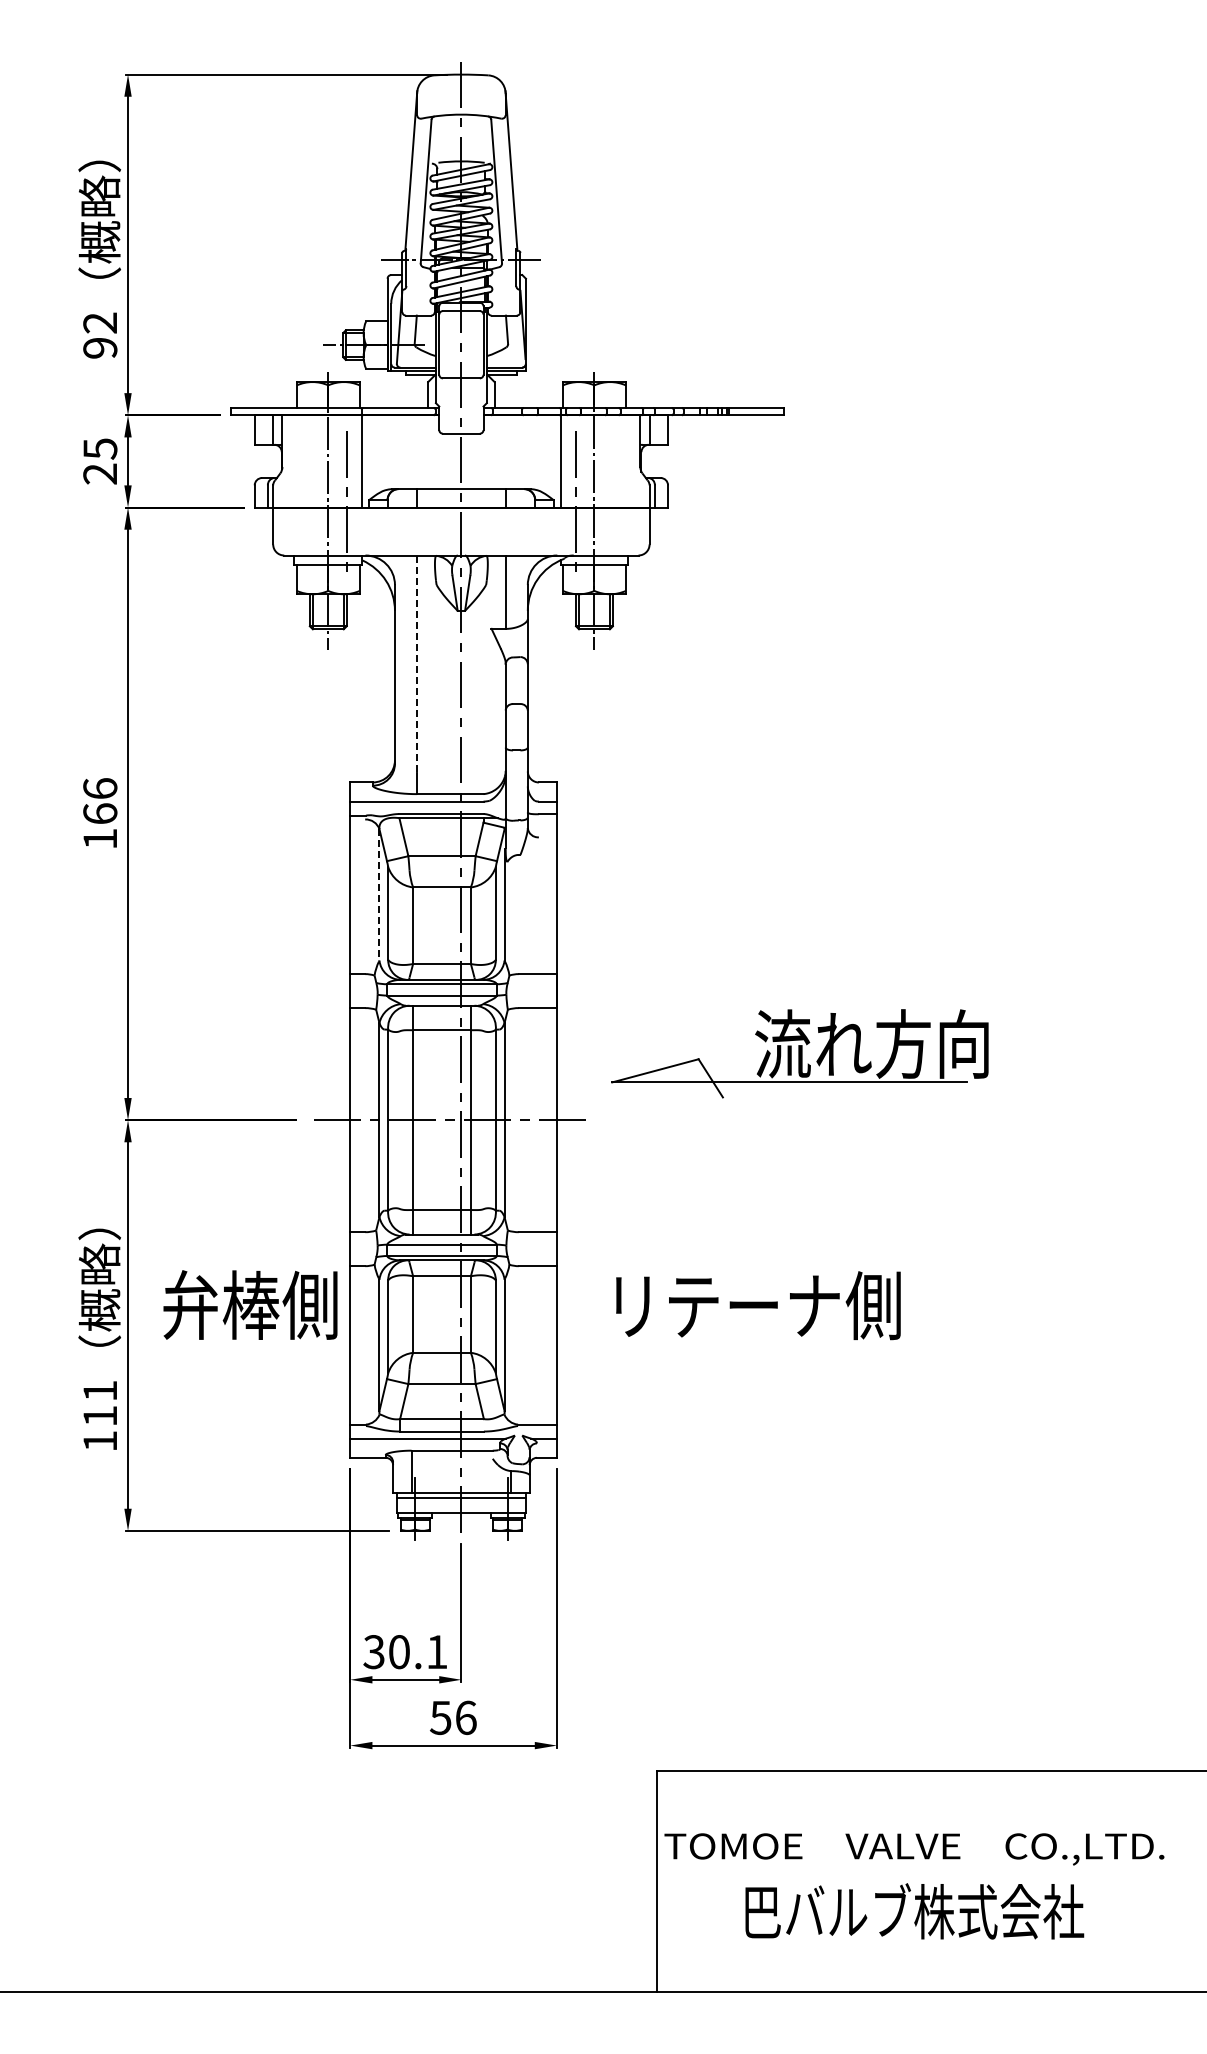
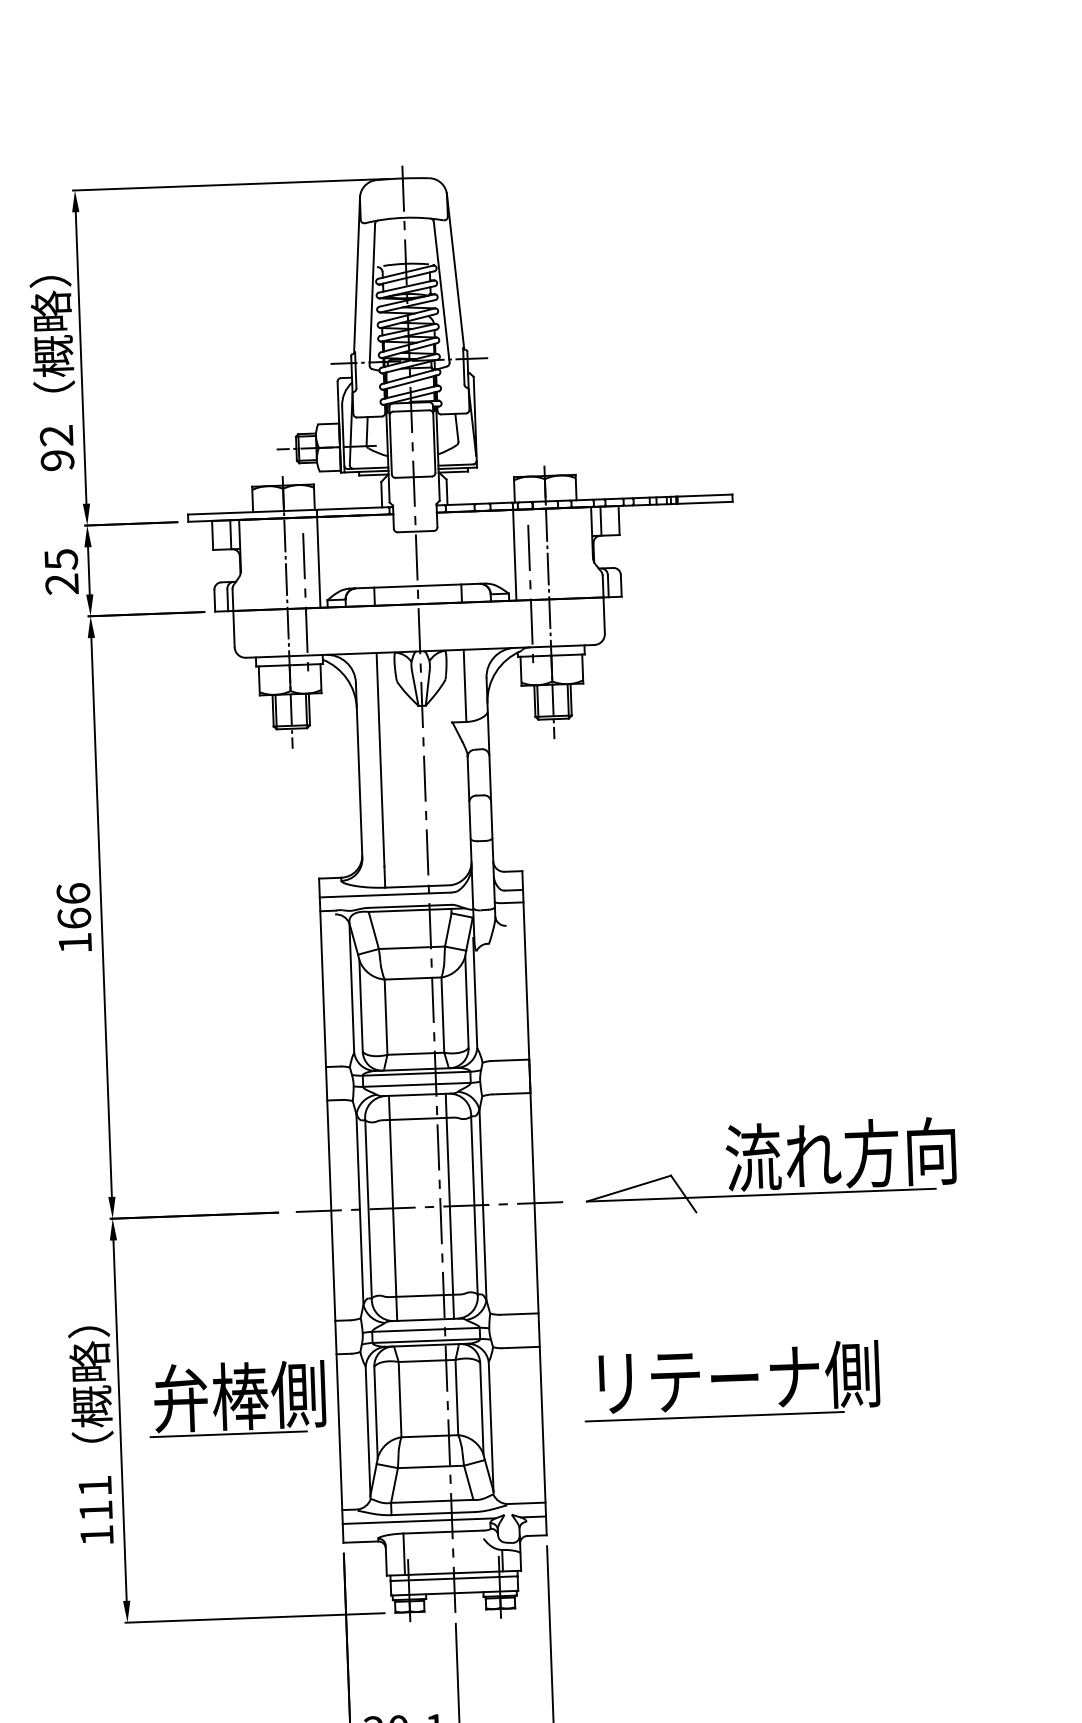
line: (417, 664) -> (380, 760), dashed -> solid
line: (379, 894) -> (351, 987), dashed -> solid
part: (799, 1053) -> (770, 1166), moved
line: (237, 1343) -> (228, 1434), added
line: (731, 1343) -> (714, 1416), added

